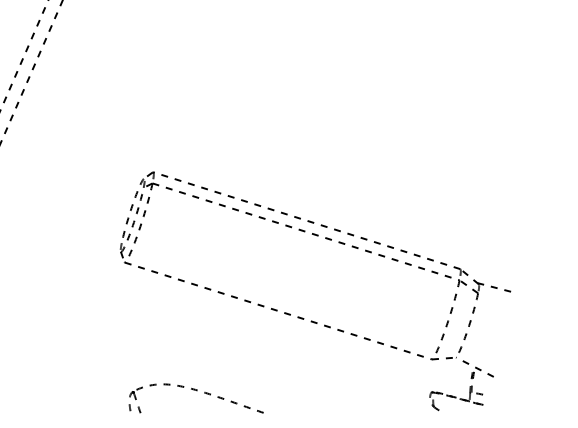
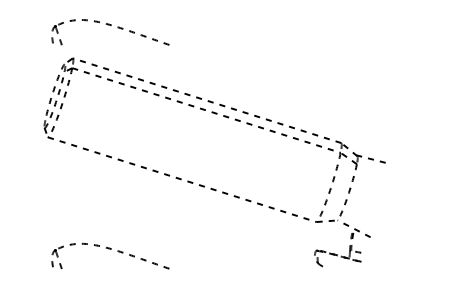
part: (196, 135) -> (110, 26), added

